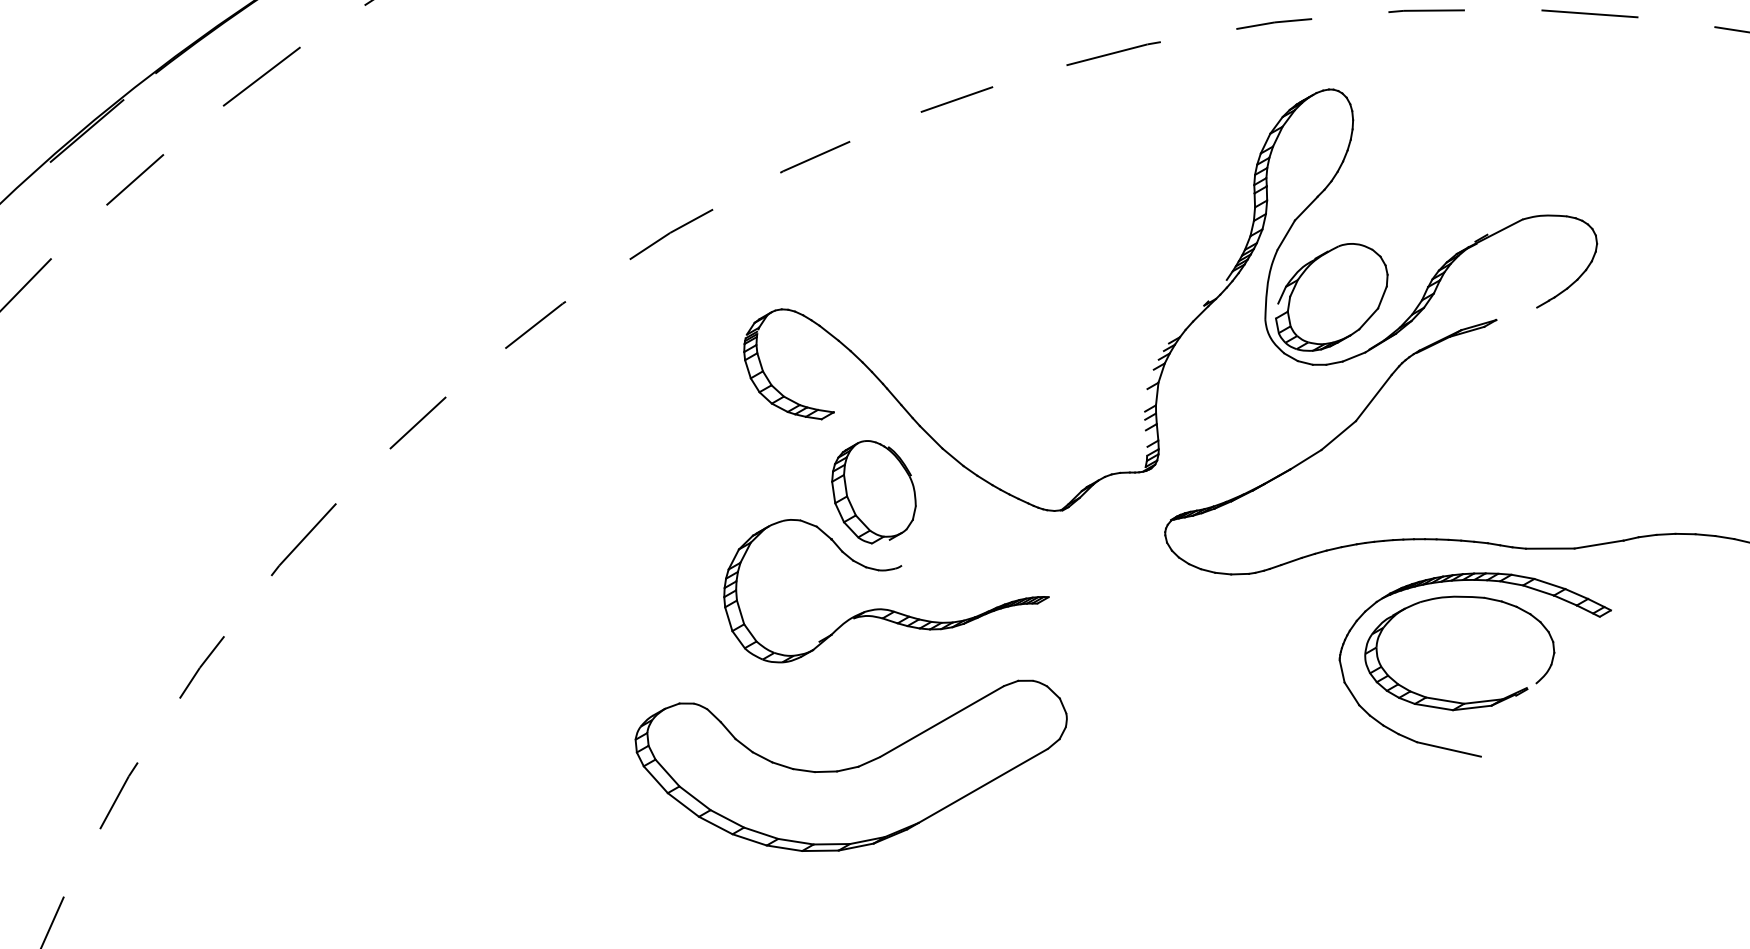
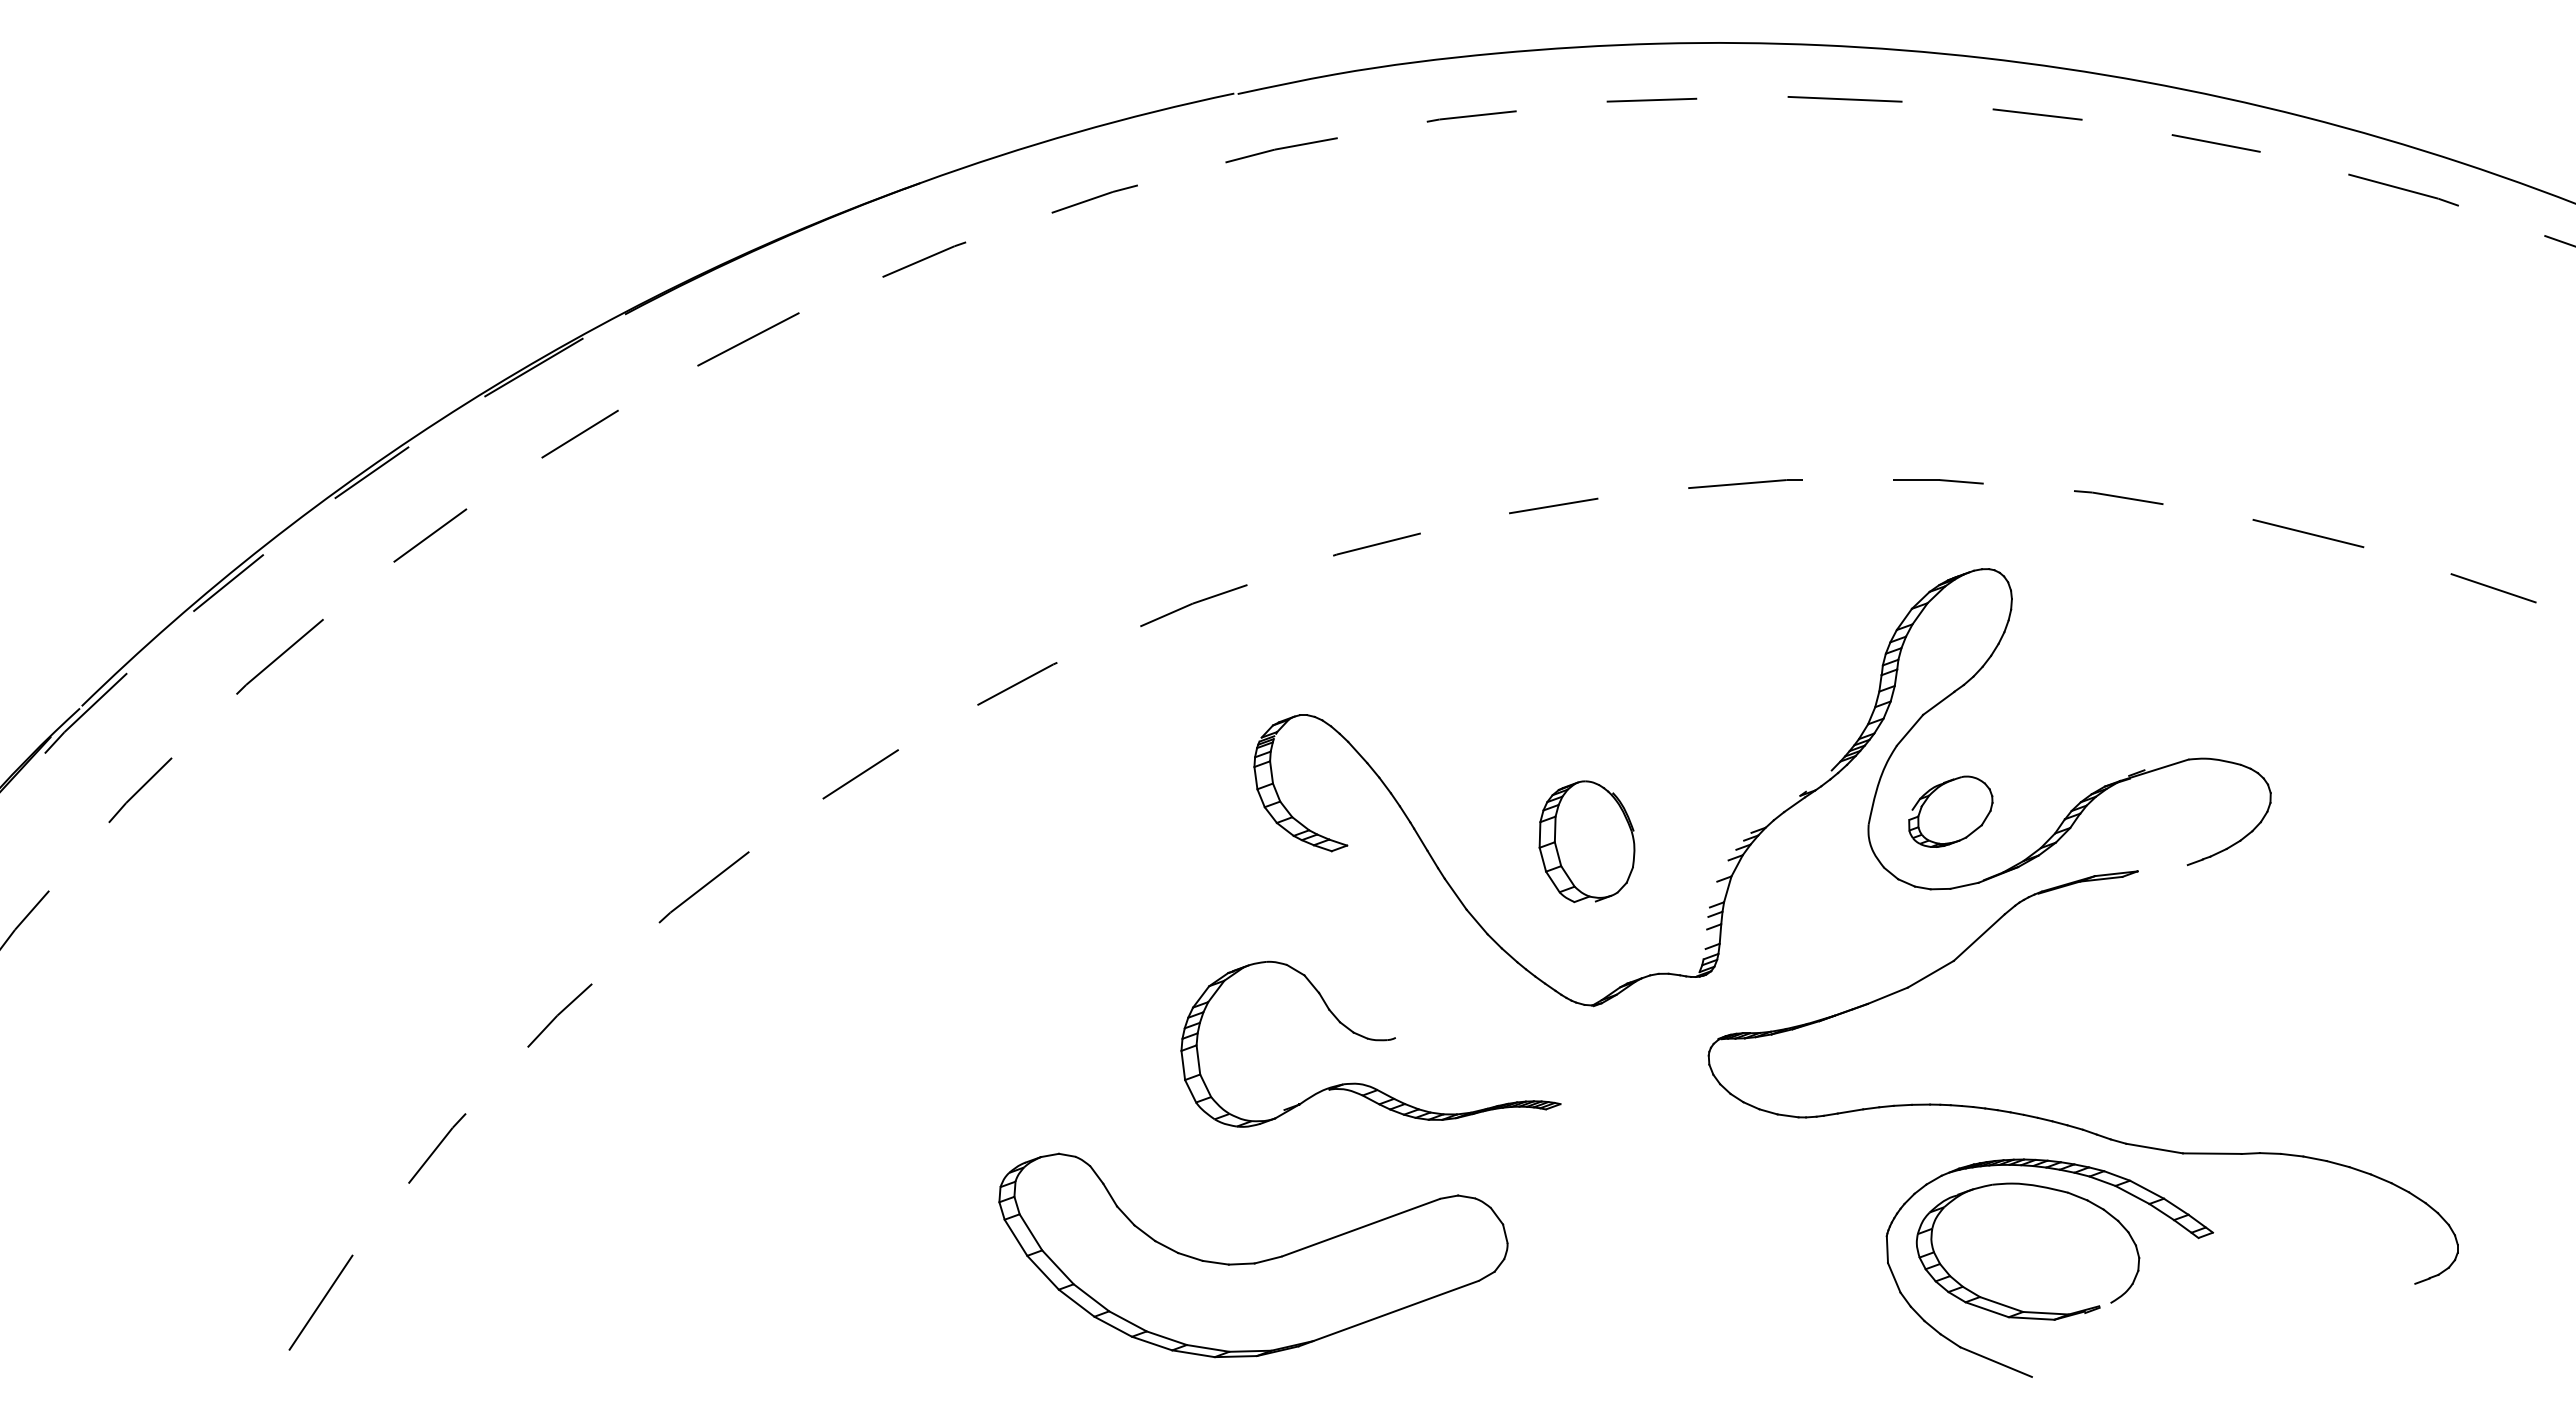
part: (1331, 297) -> (1950, 811), size x0.6
part: (873, 491) -> (1586, 841), moved
part: (857, 766) -> (1253, 1262), moved

